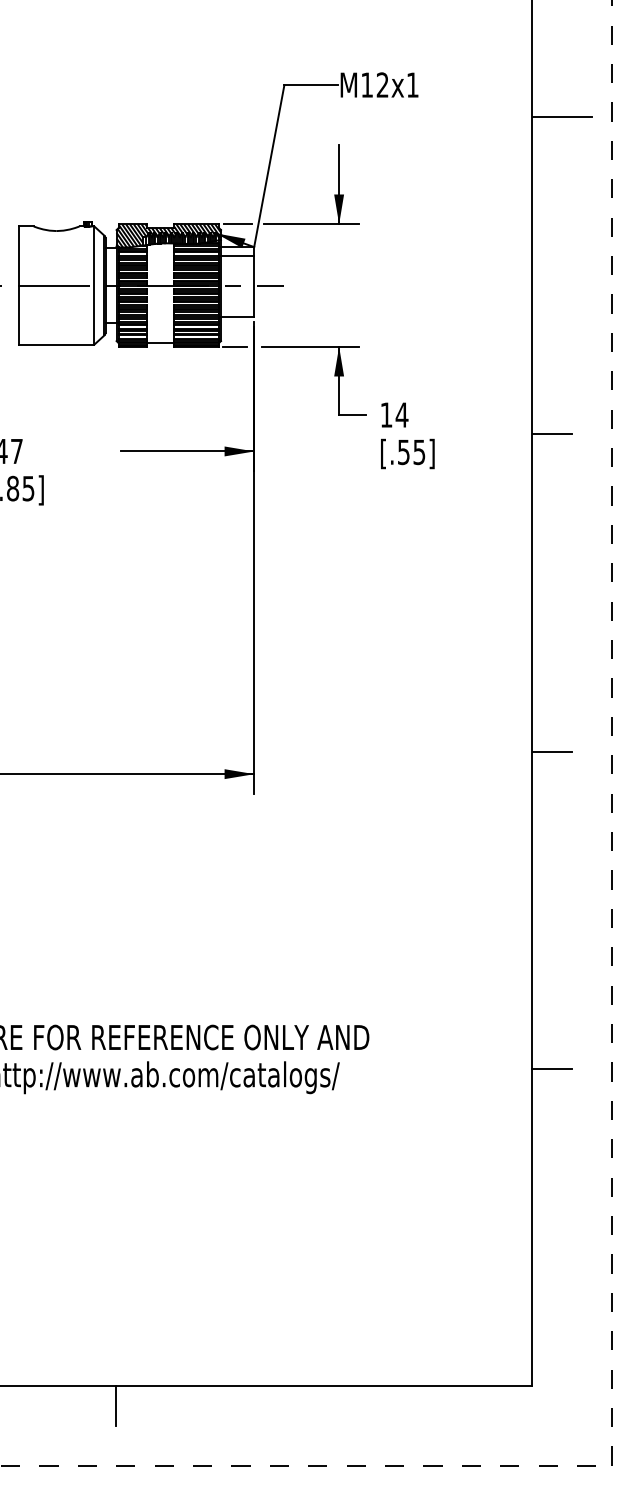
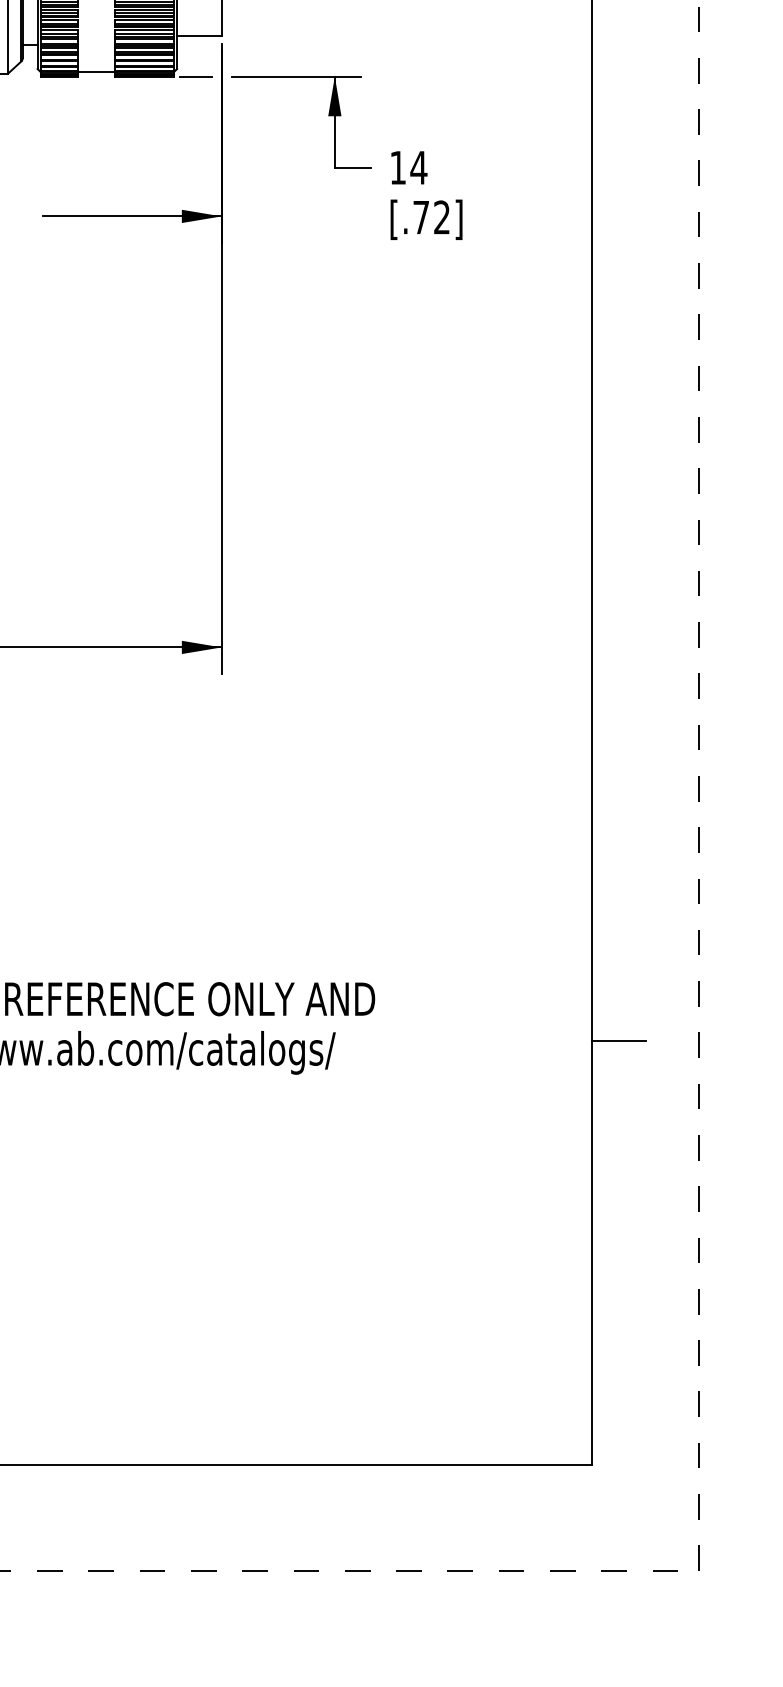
line: (552, 434) -> (619, 193), removed
text: (411, 452) -> (431, 217), [.55] -> [.72]
line: (552, 751) -> (619, 617), removed
line: (116, 1405) -> (37, 1490), removed

